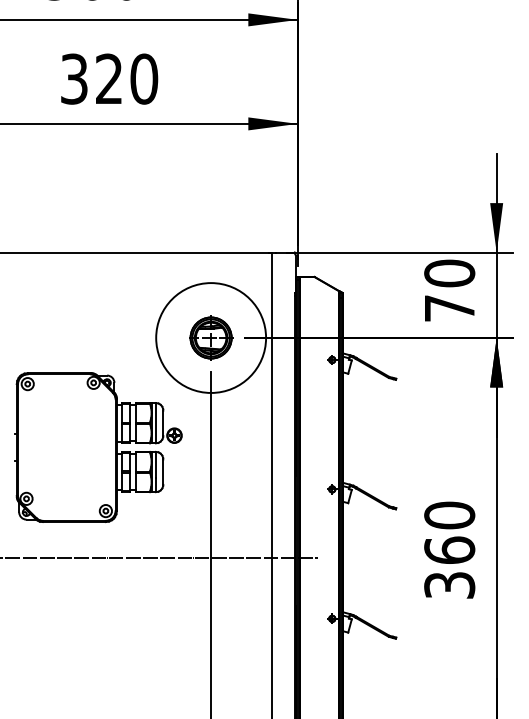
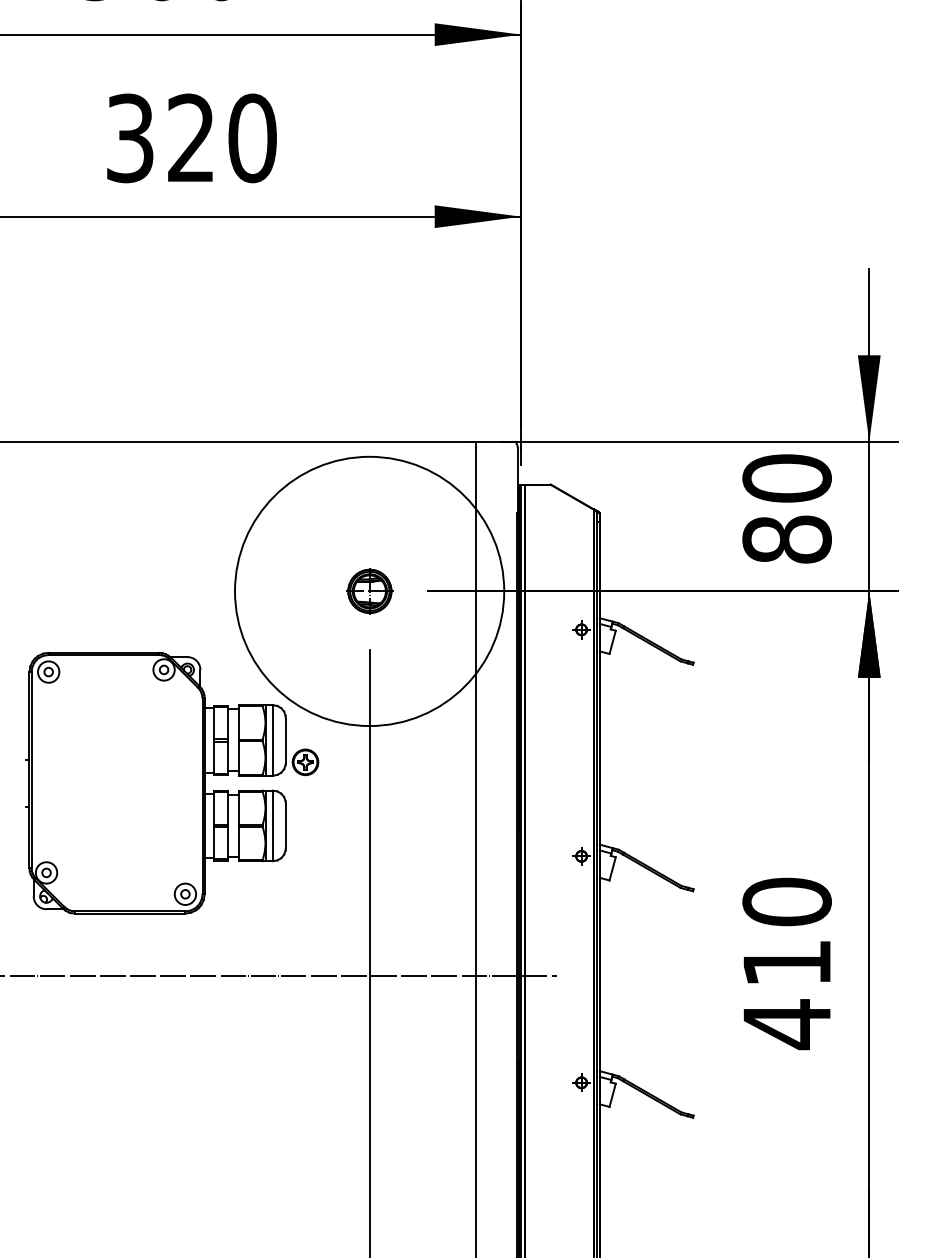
text: (449, 308) -> (786, 539), 70 -> 80
circle: (211, 337) -> (370, 590), size x1.4
part: (211, 337) -> (370, 590), size x0.6
text: (449, 568) -> (786, 994), 360 -> 410

